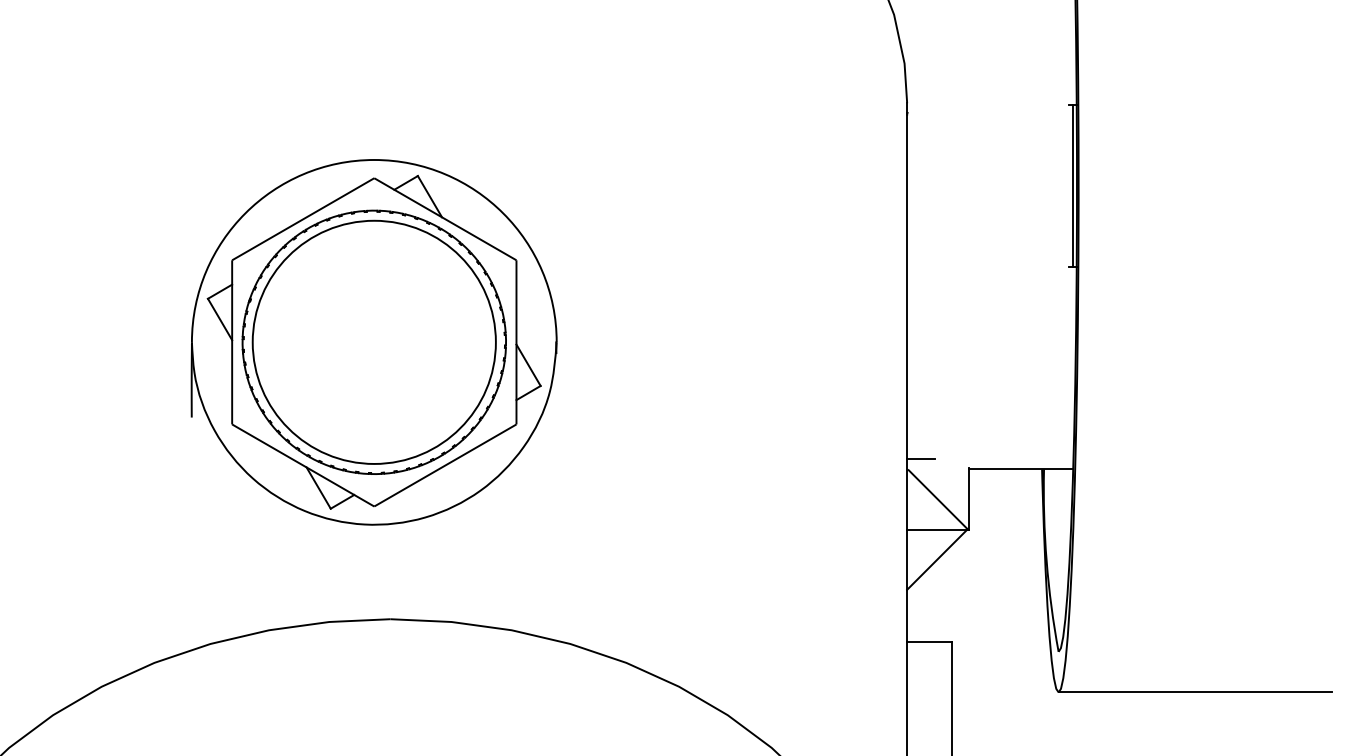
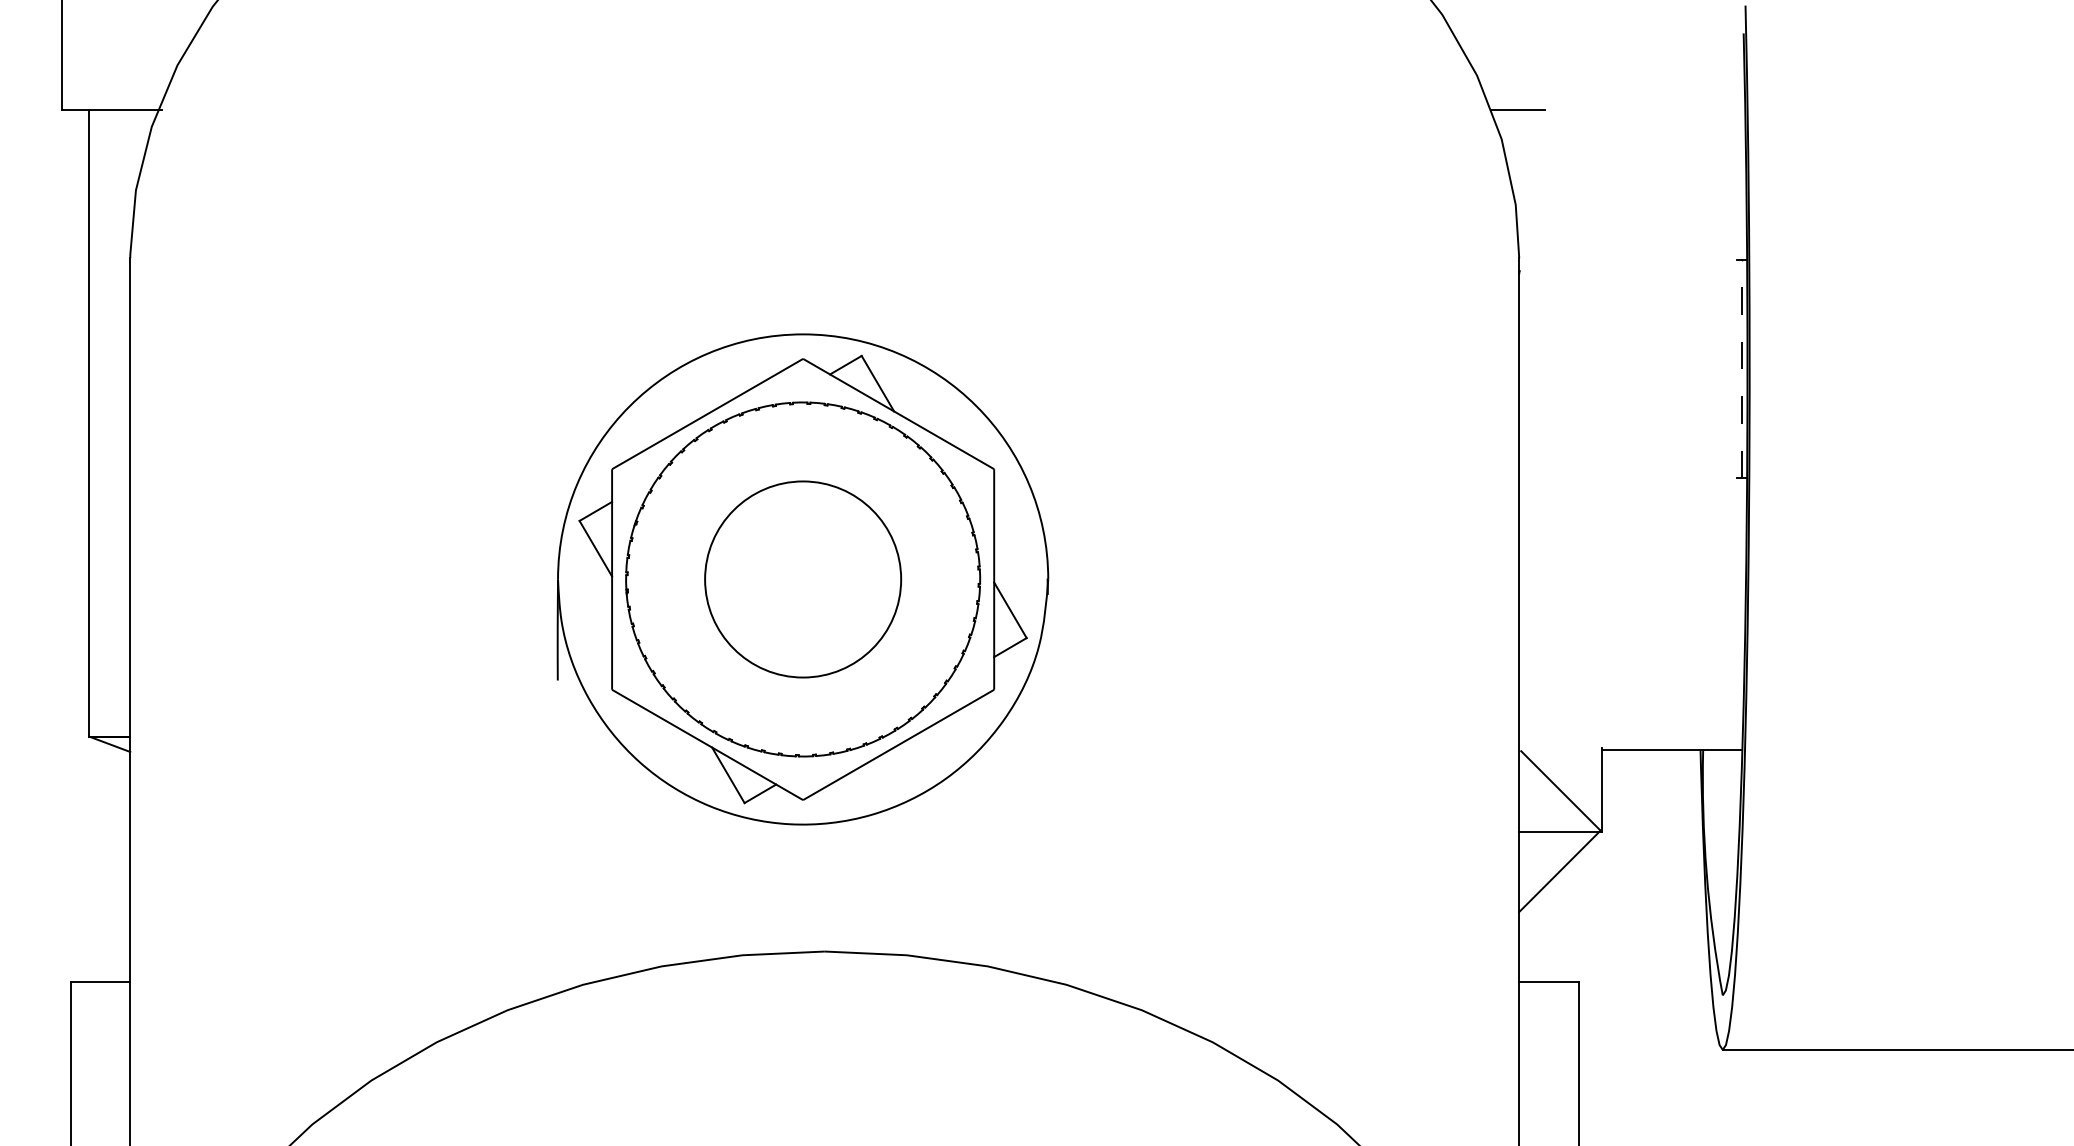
line: (1073, 186) -> (1742, 369), solid -> dashed
circle: (373, 342) -> (802, 579), size x0.6
line: (920, 459) -> (1537, 736), removed

